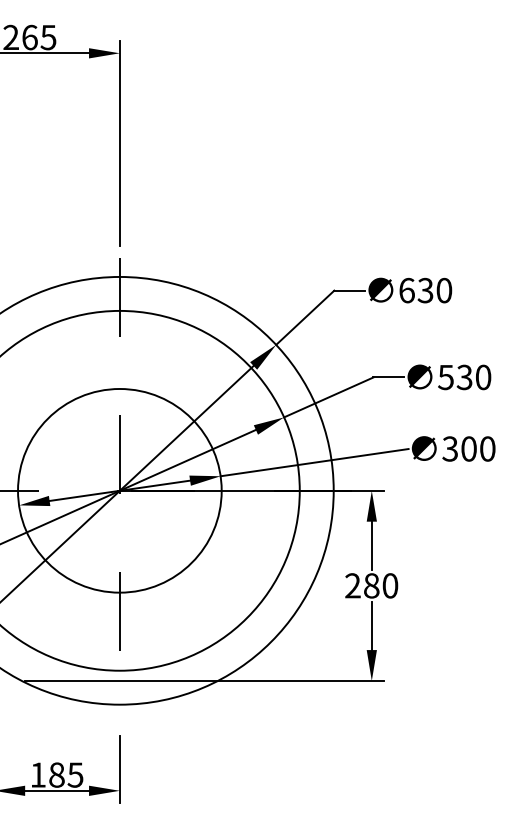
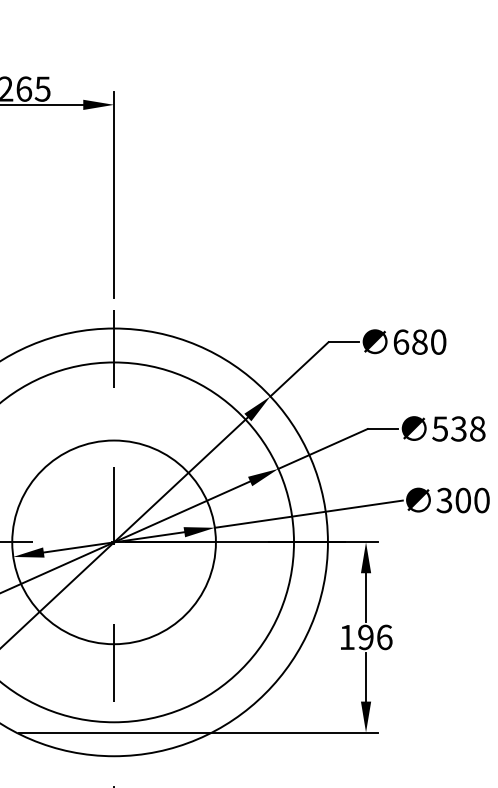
text: (425, 290) -> (419, 342), 630 -> 680
text: (483, 377) -> (477, 429), 530 -> 538
text: (371, 585) -> (365, 637), 280 -> 196

